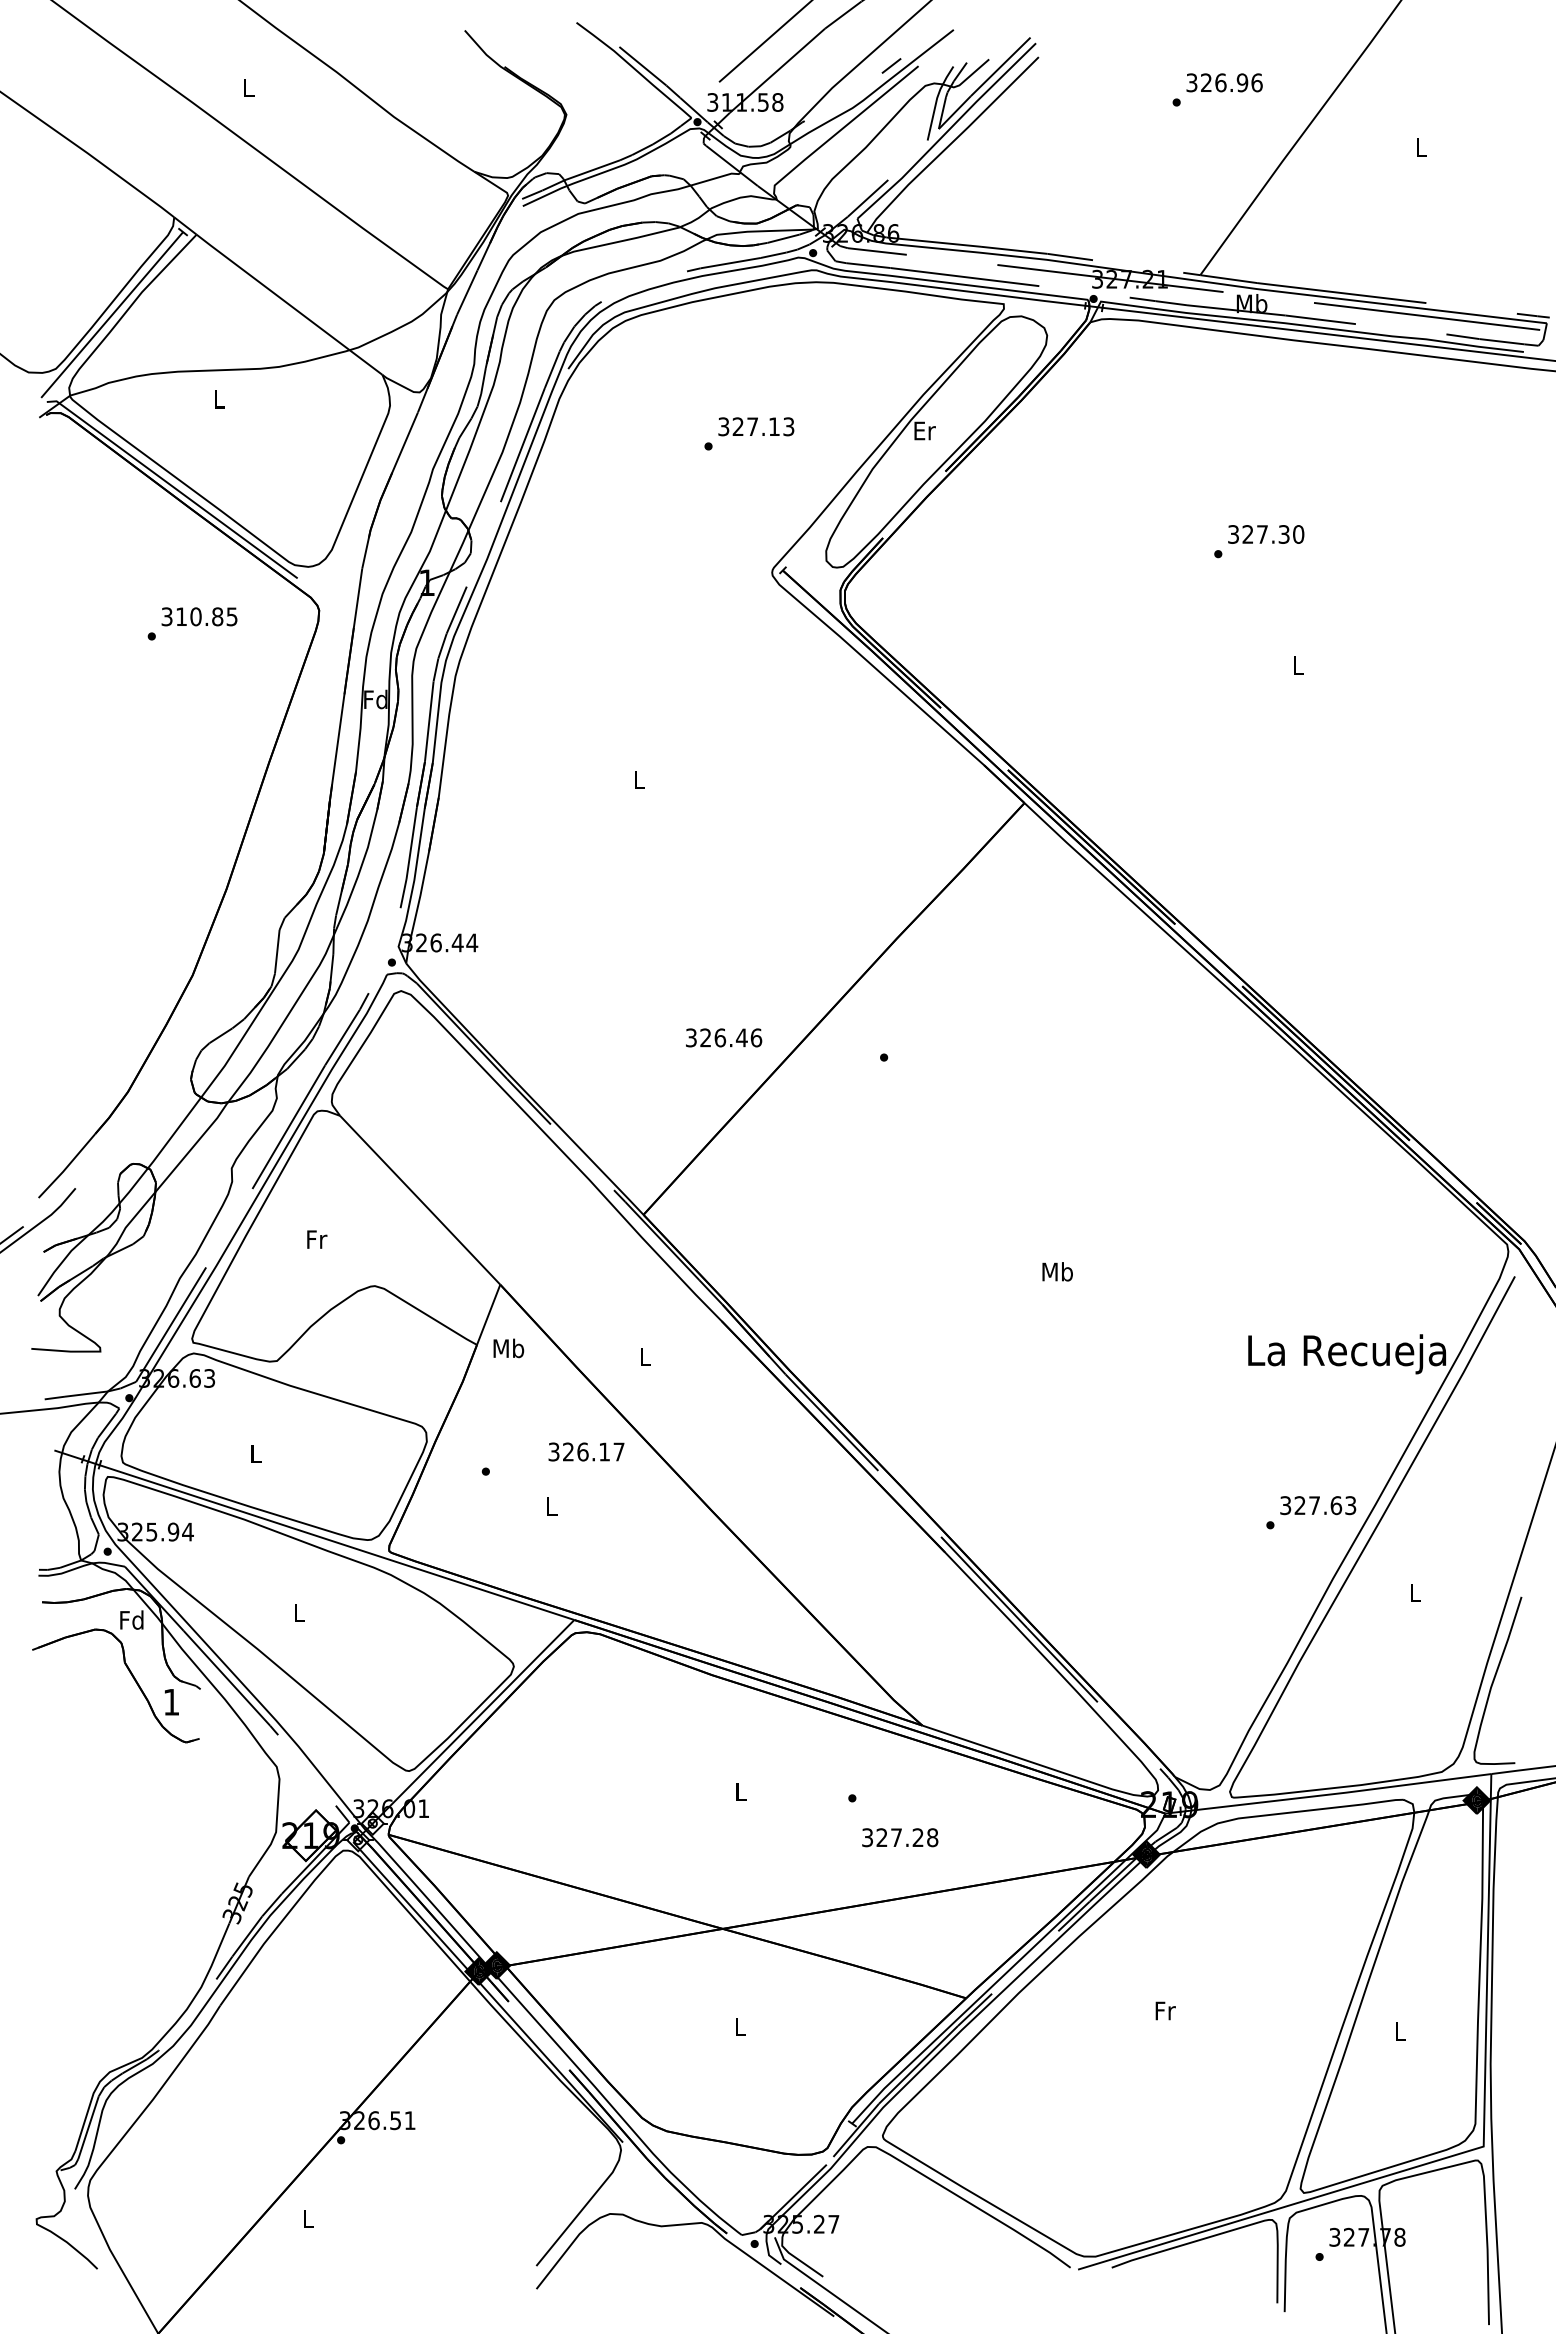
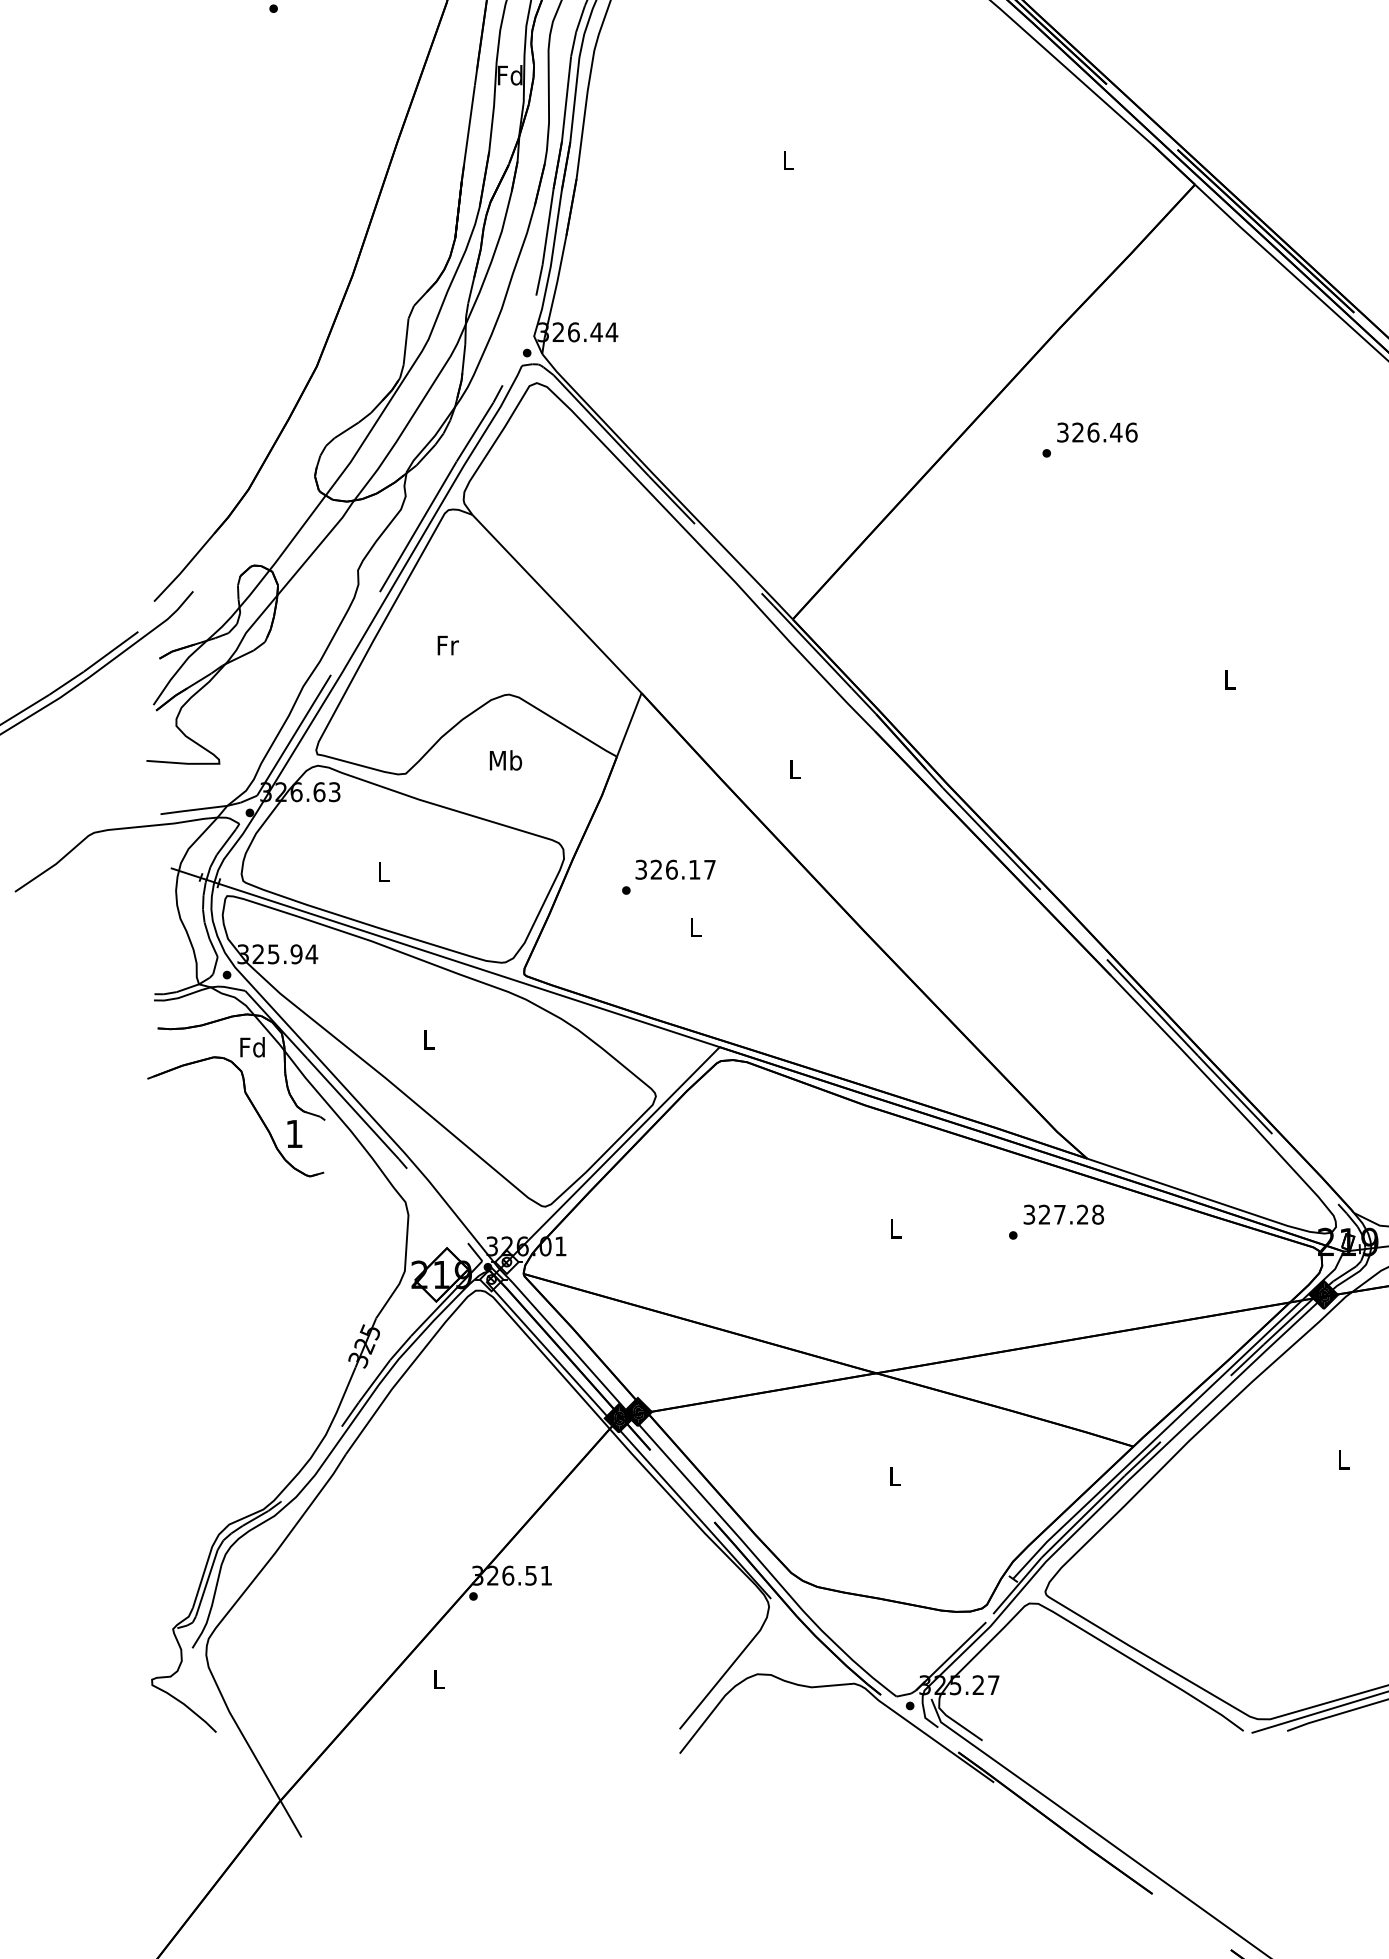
text: (724, 1037) -> (1097, 432), moved
text: (1057, 1271) -> (1229, 679), Mb -> L
text: (508, 1348) -> (505, 760), moved
text: (586, 1451) -> (675, 869), moved
text: (900, 1837) -> (1064, 1214), moved
text: (1165, 2010) -> (1343, 1459), Fr -> L

